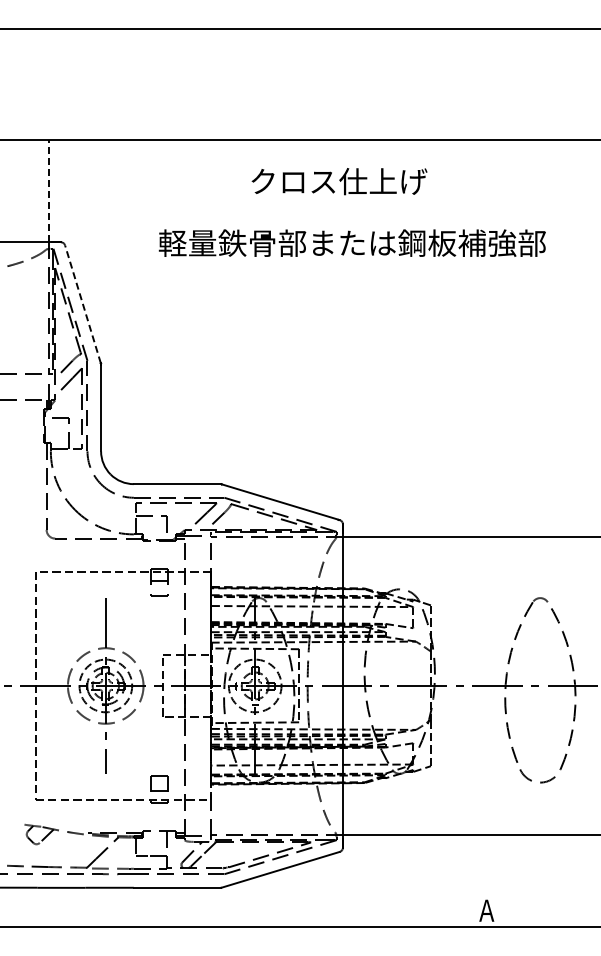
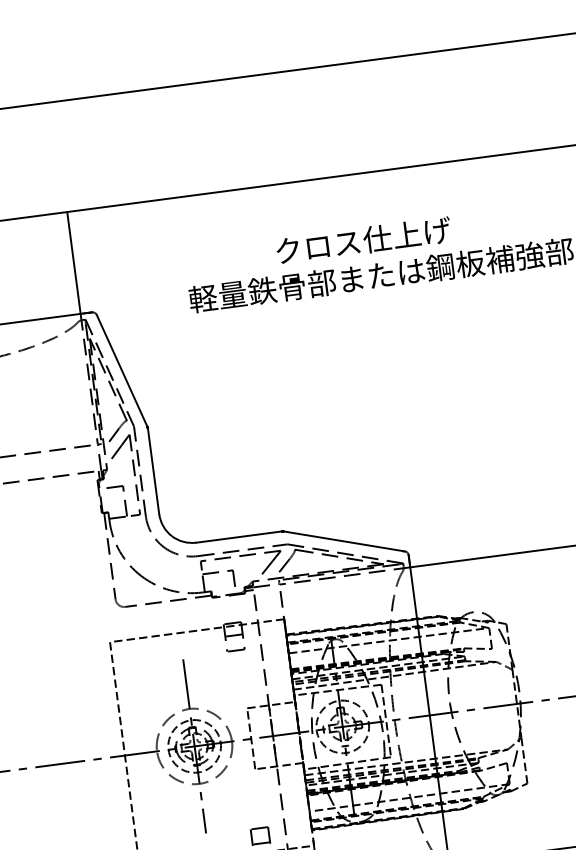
text: (339, 181) -> (363, 240), moved
line: (49, 190) -> (74, 262), dashed -> solid
line: (82, 303) -> (121, 370), dashed -> solid

